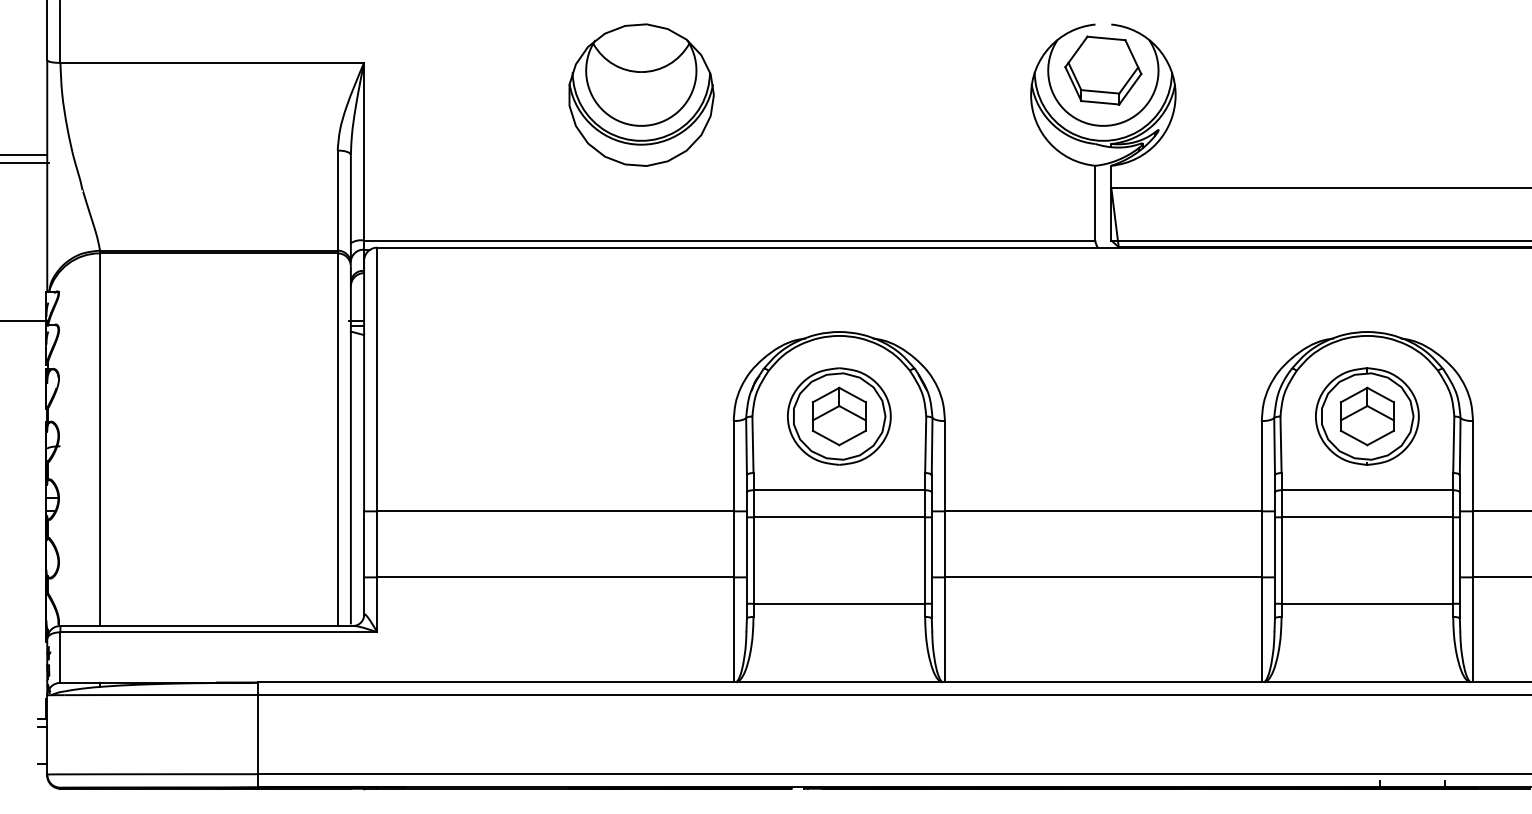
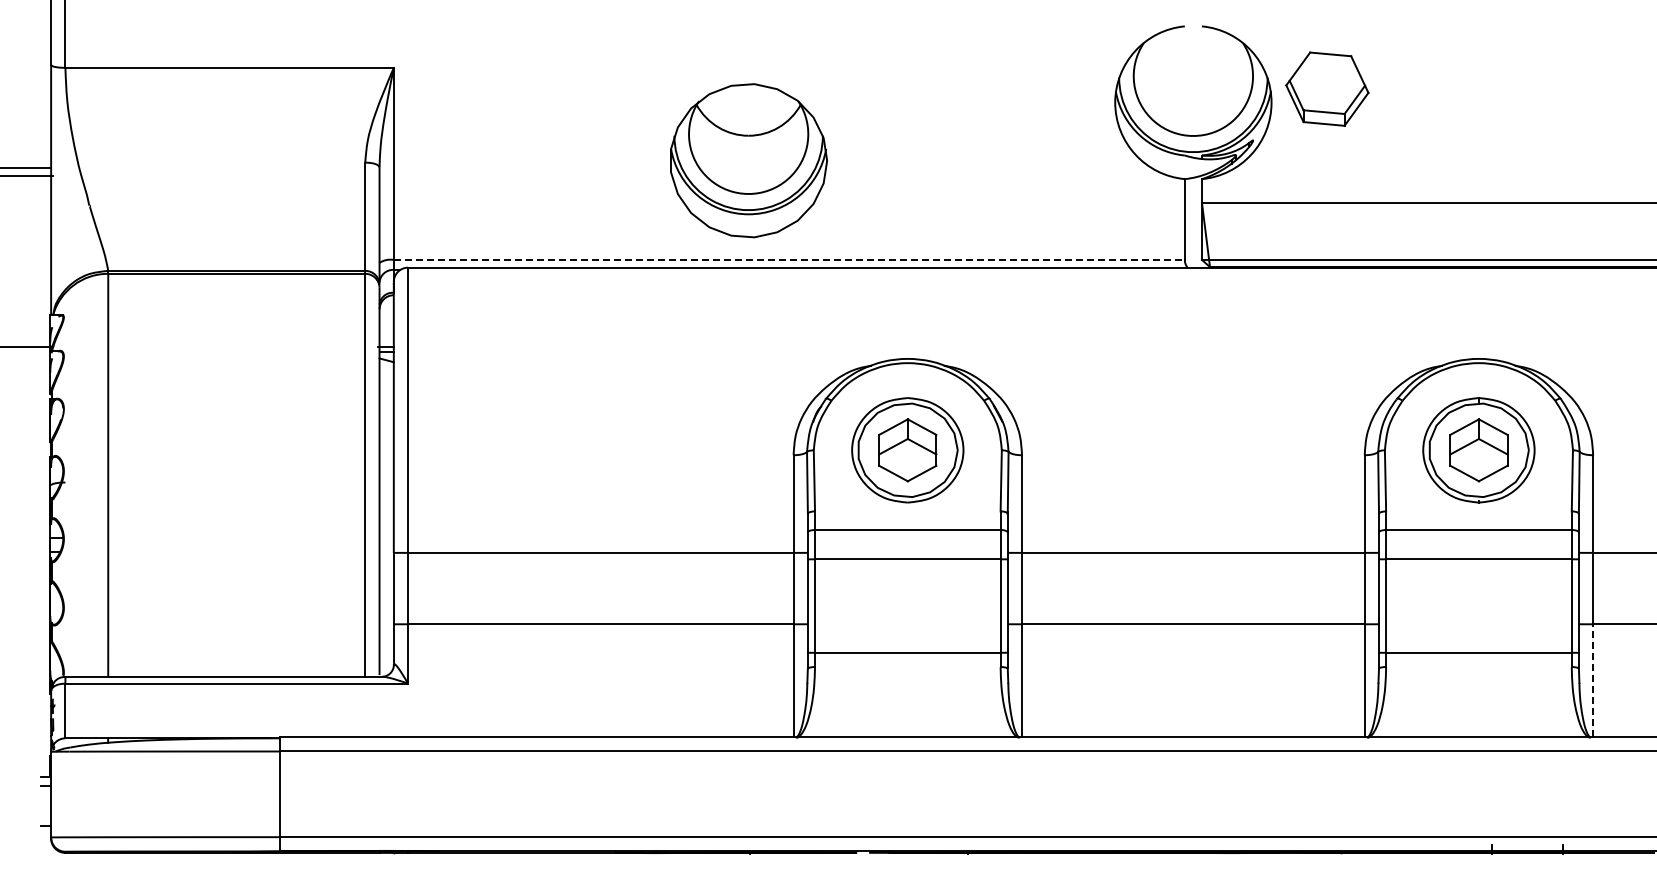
part: (1103, 69) -> (1327, 88), moved
part: (641, 94) -> (748, 160), moved
line: (729, 240) -> (789, 259), solid -> dashed
line: (1473, 629) -> (1593, 680), solid -> dashed

